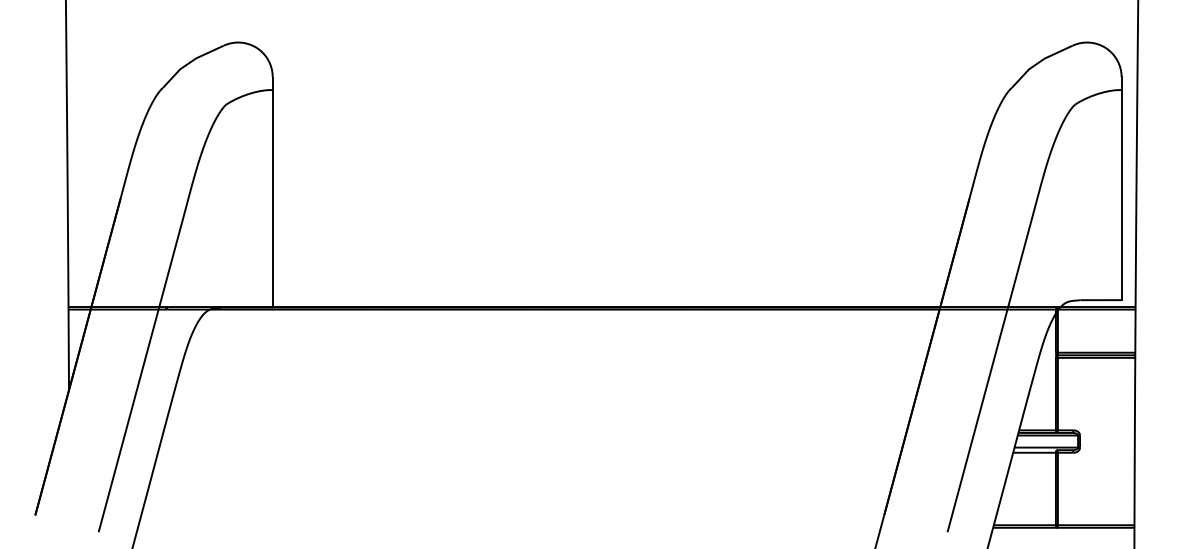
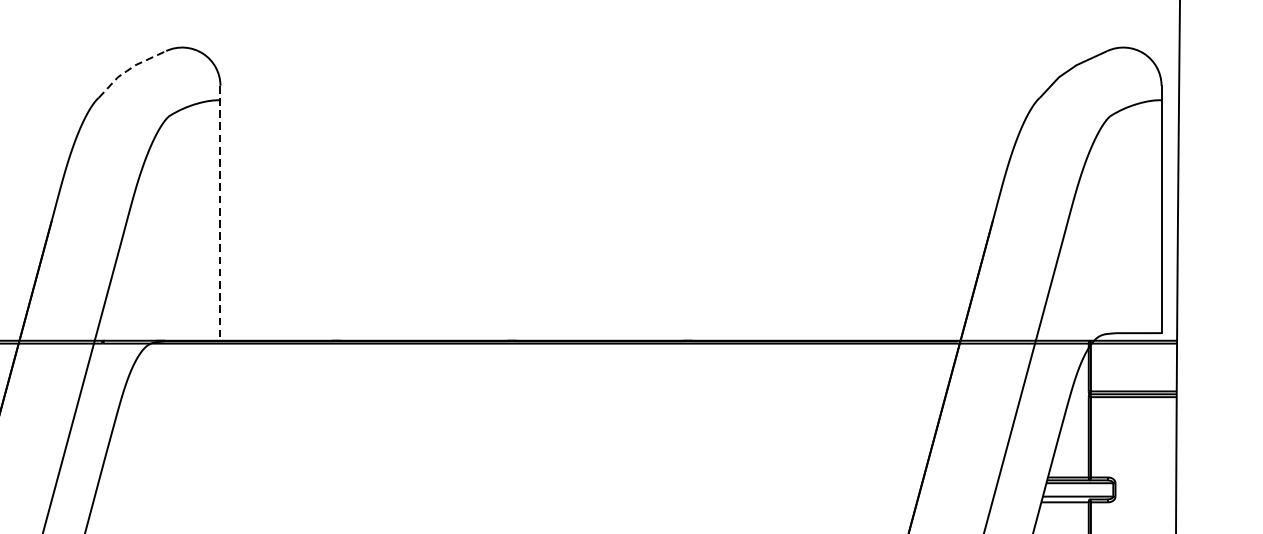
line: (190, 62) -> (129, 69), solid -> dashed
line: (272, 192) -> (220, 213), solid -> dashed

